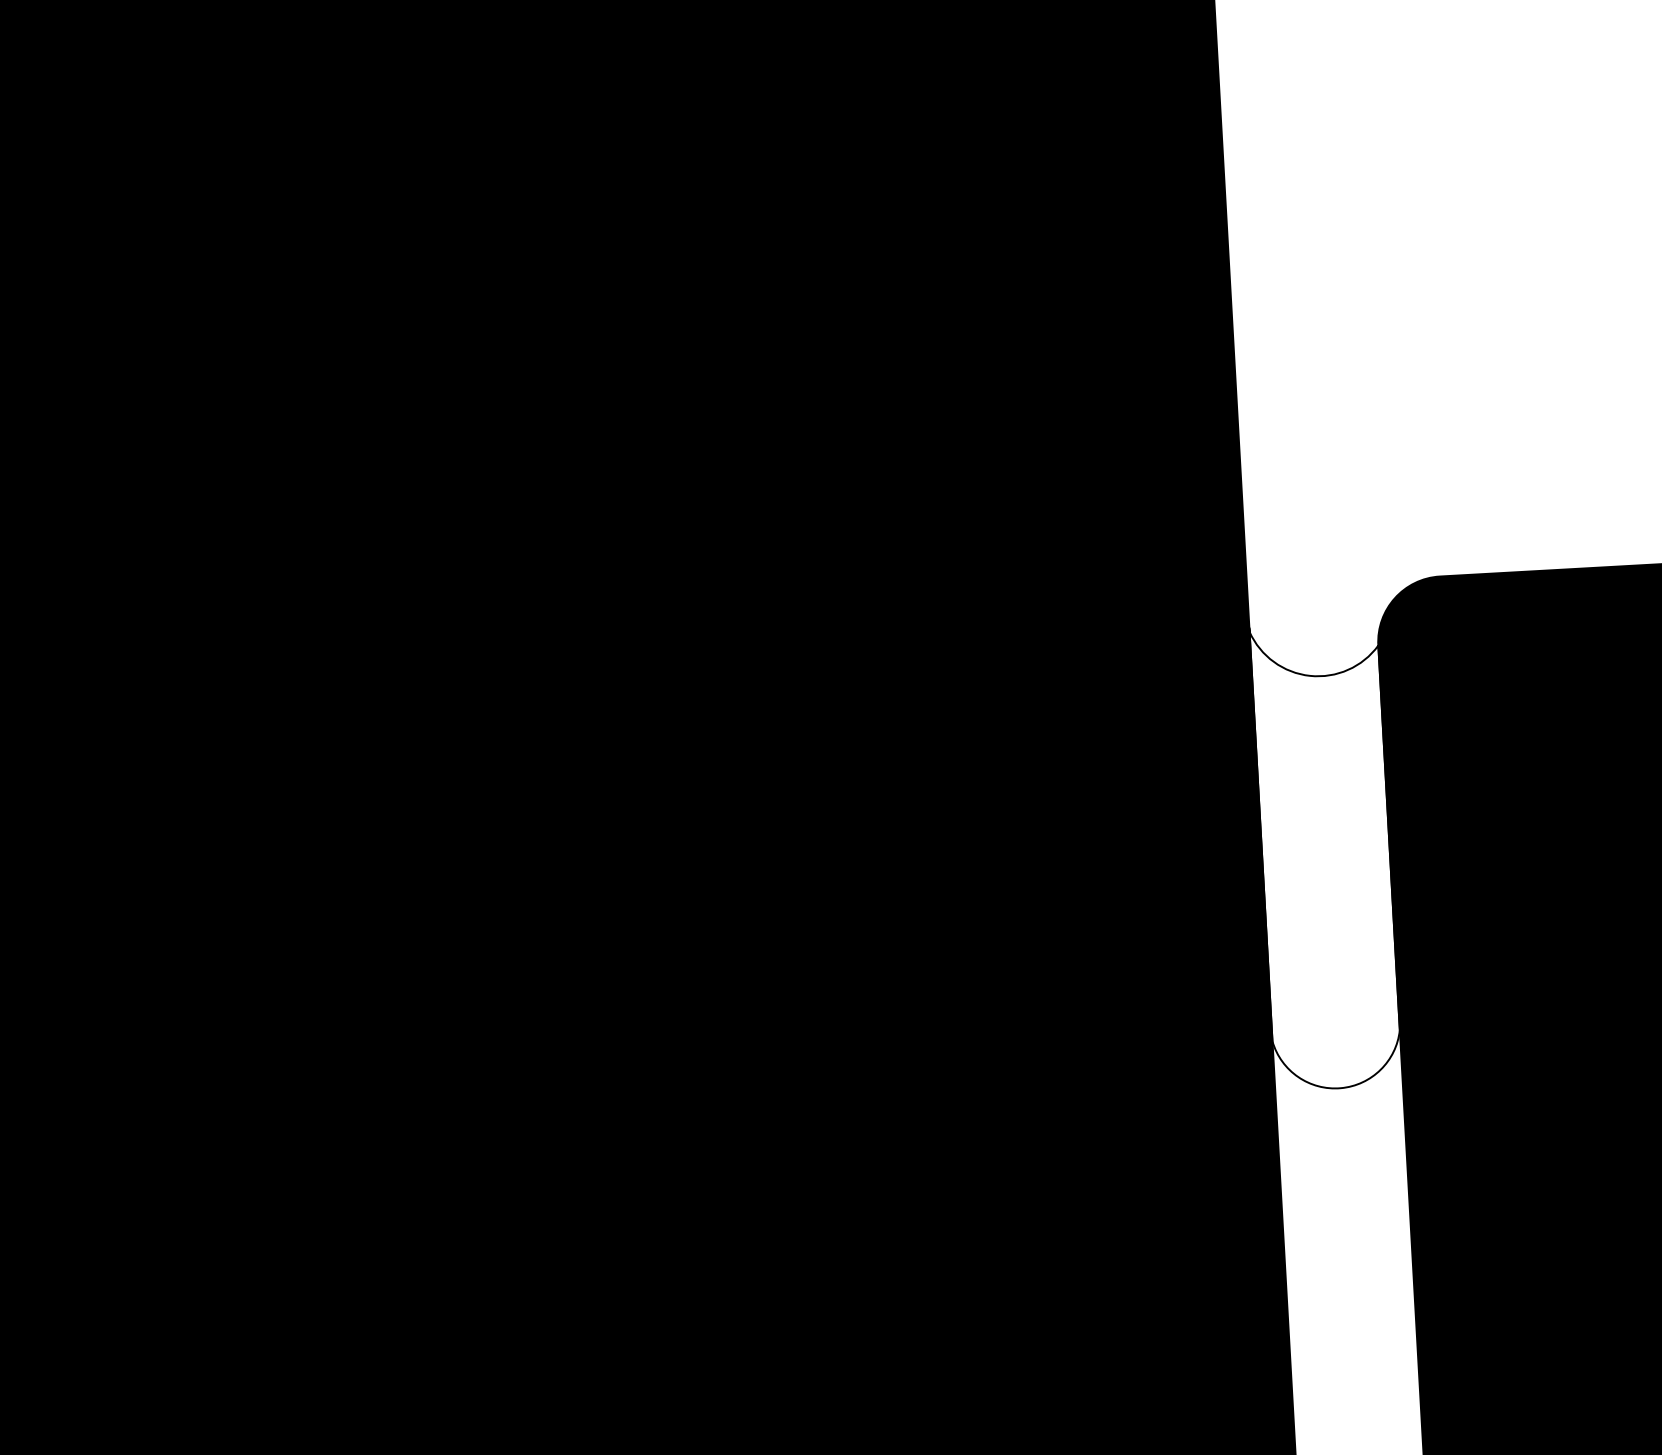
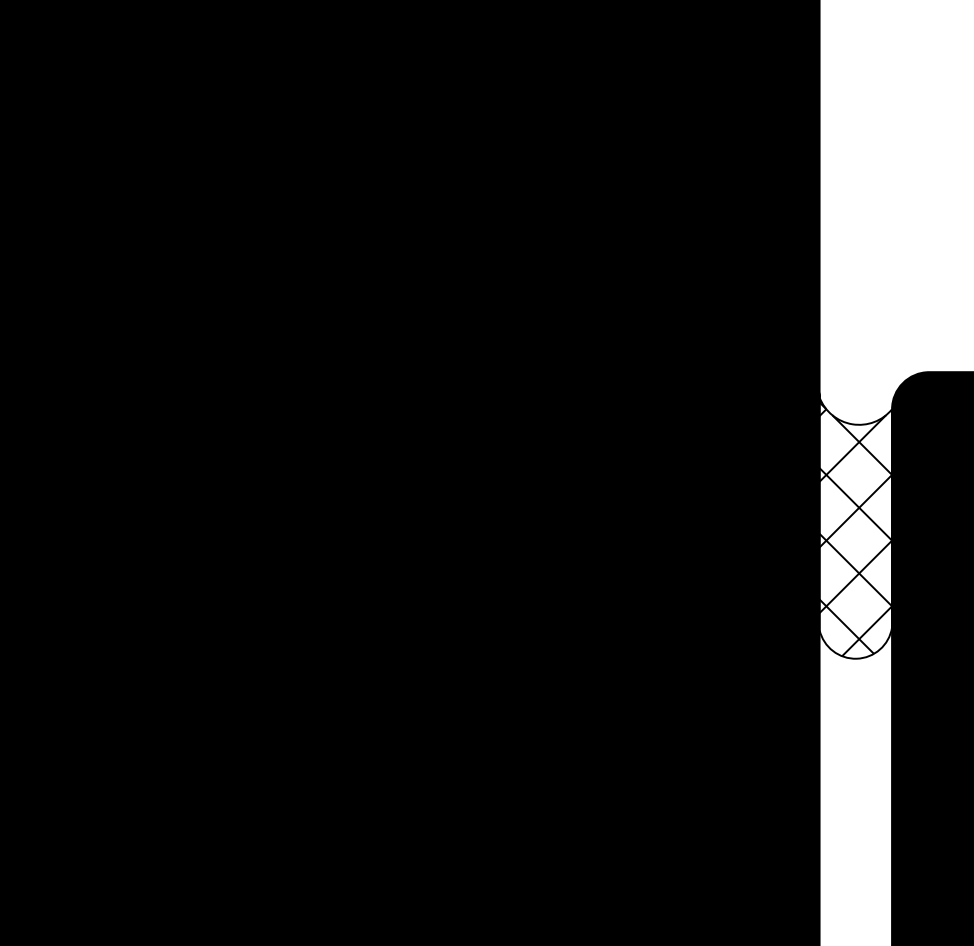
hatch: (1325, 860) -> (855, 529), added

